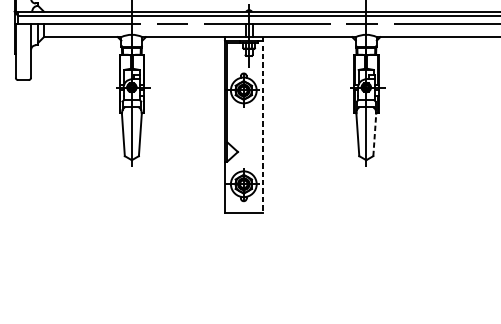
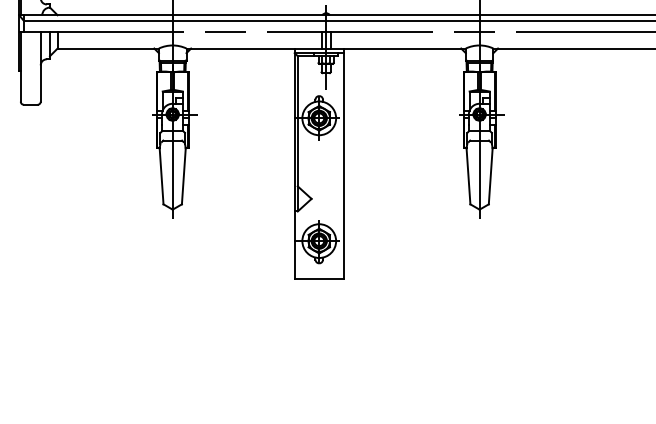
line: (262, 125) -> (343, 164), dashed -> solid
line: (374, 134) -> (490, 175), dashed -> solid

